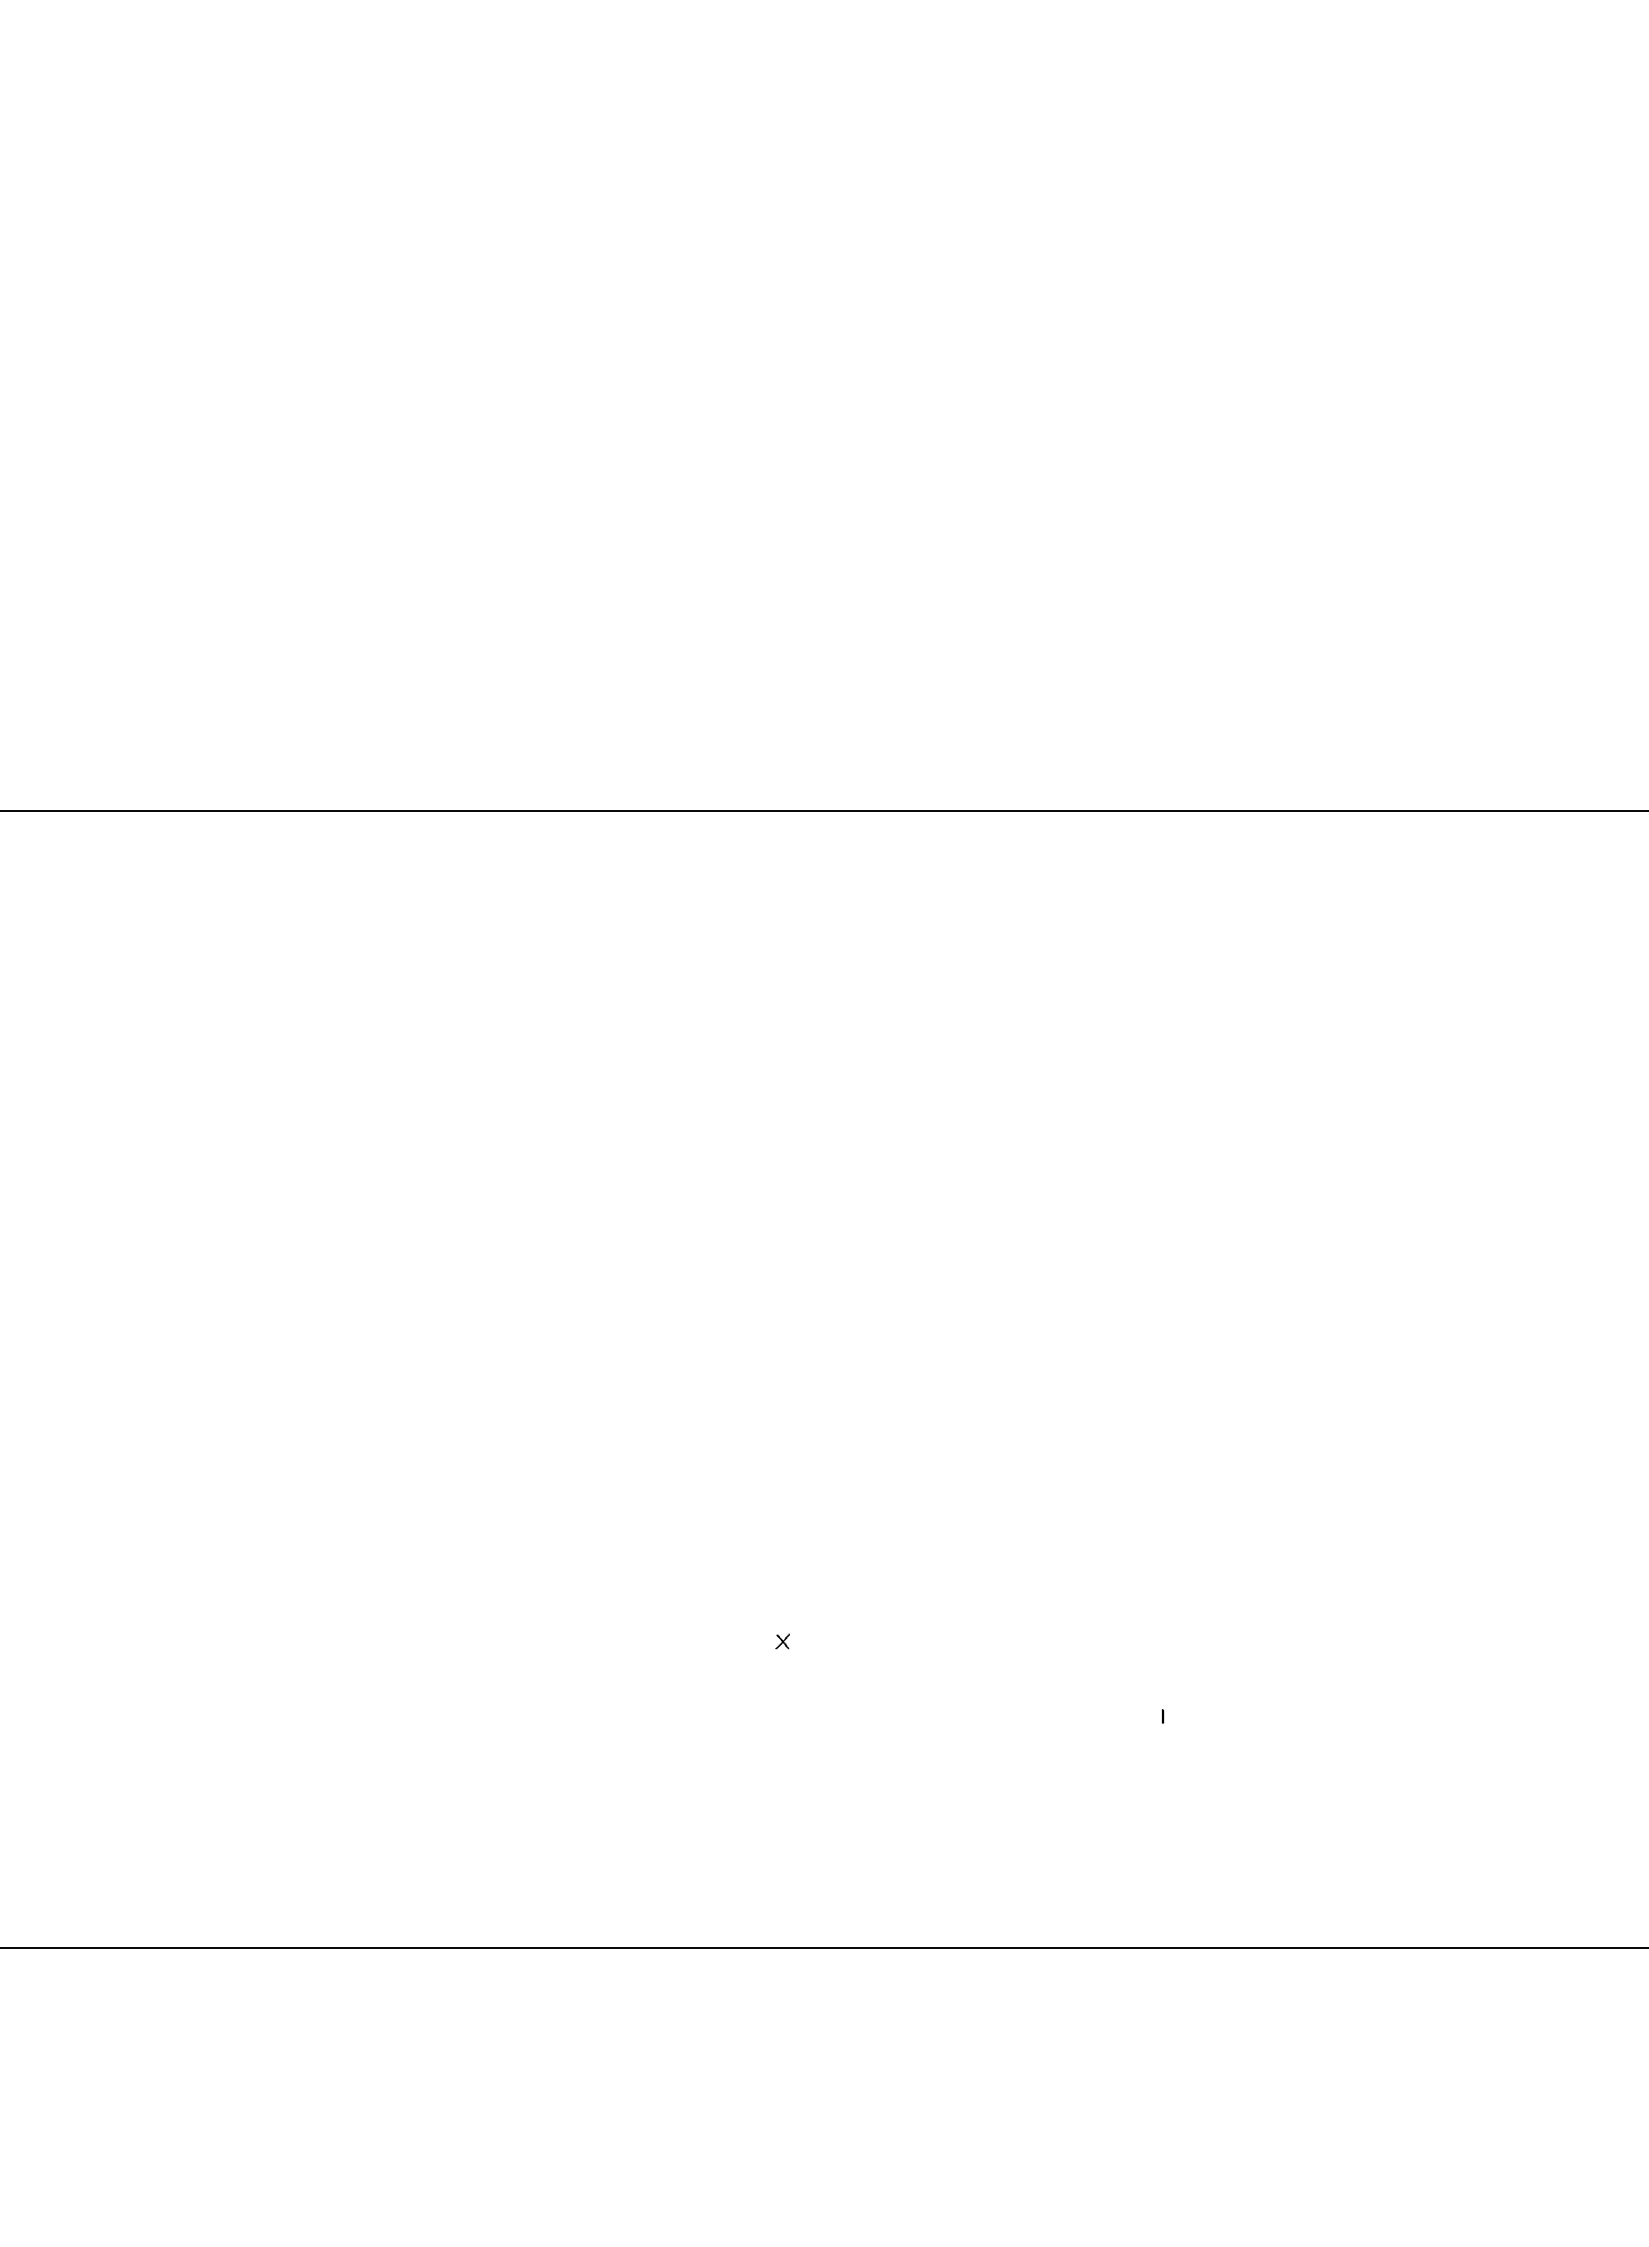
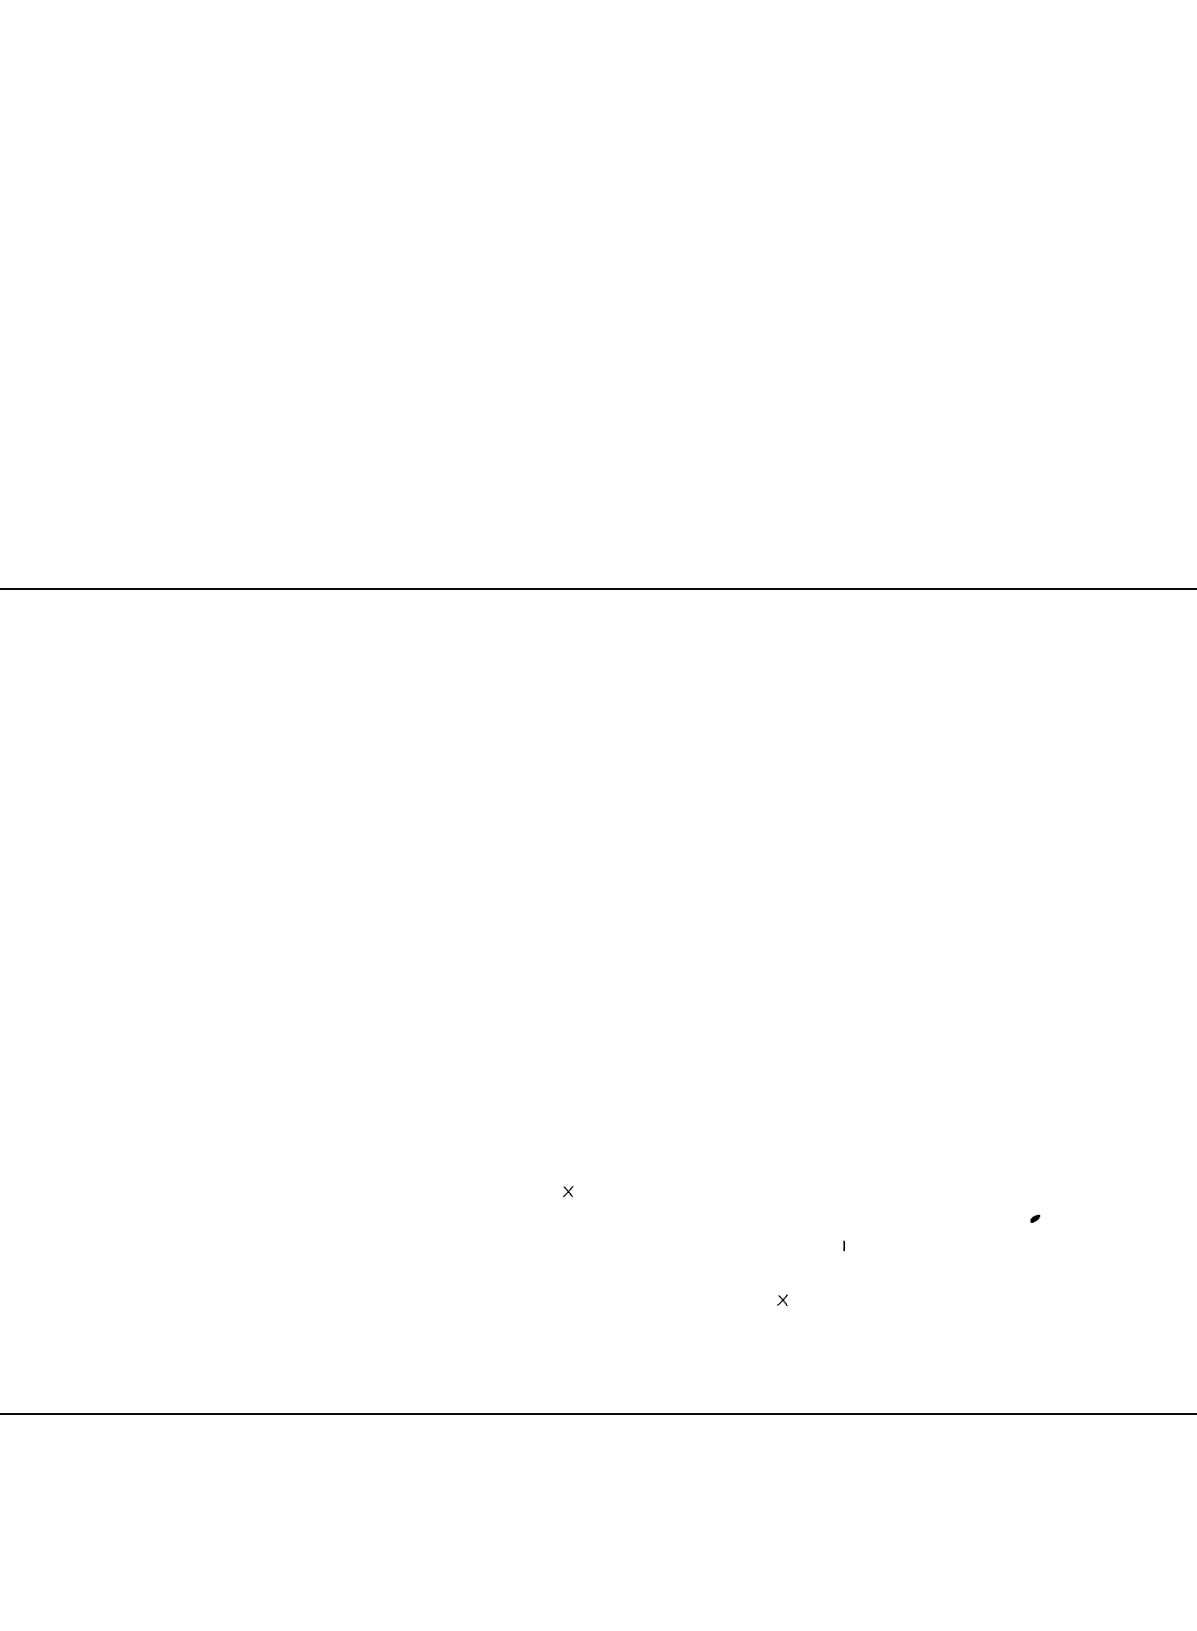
fill: (1425, 1678) -> (1034, 1218), added
fill: (1077, 1791) -> (782, 1300), added

